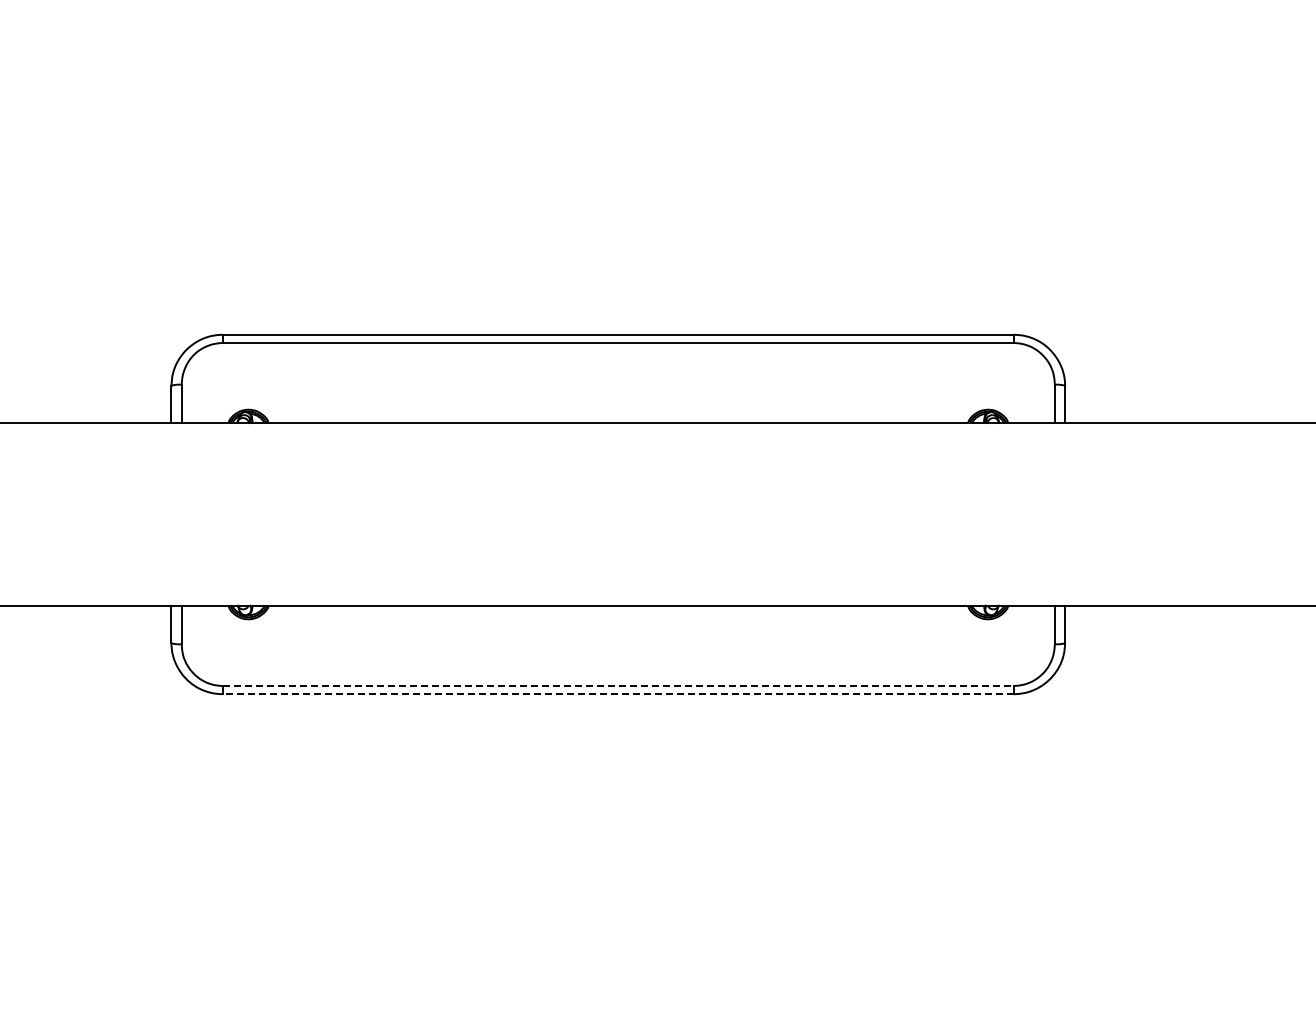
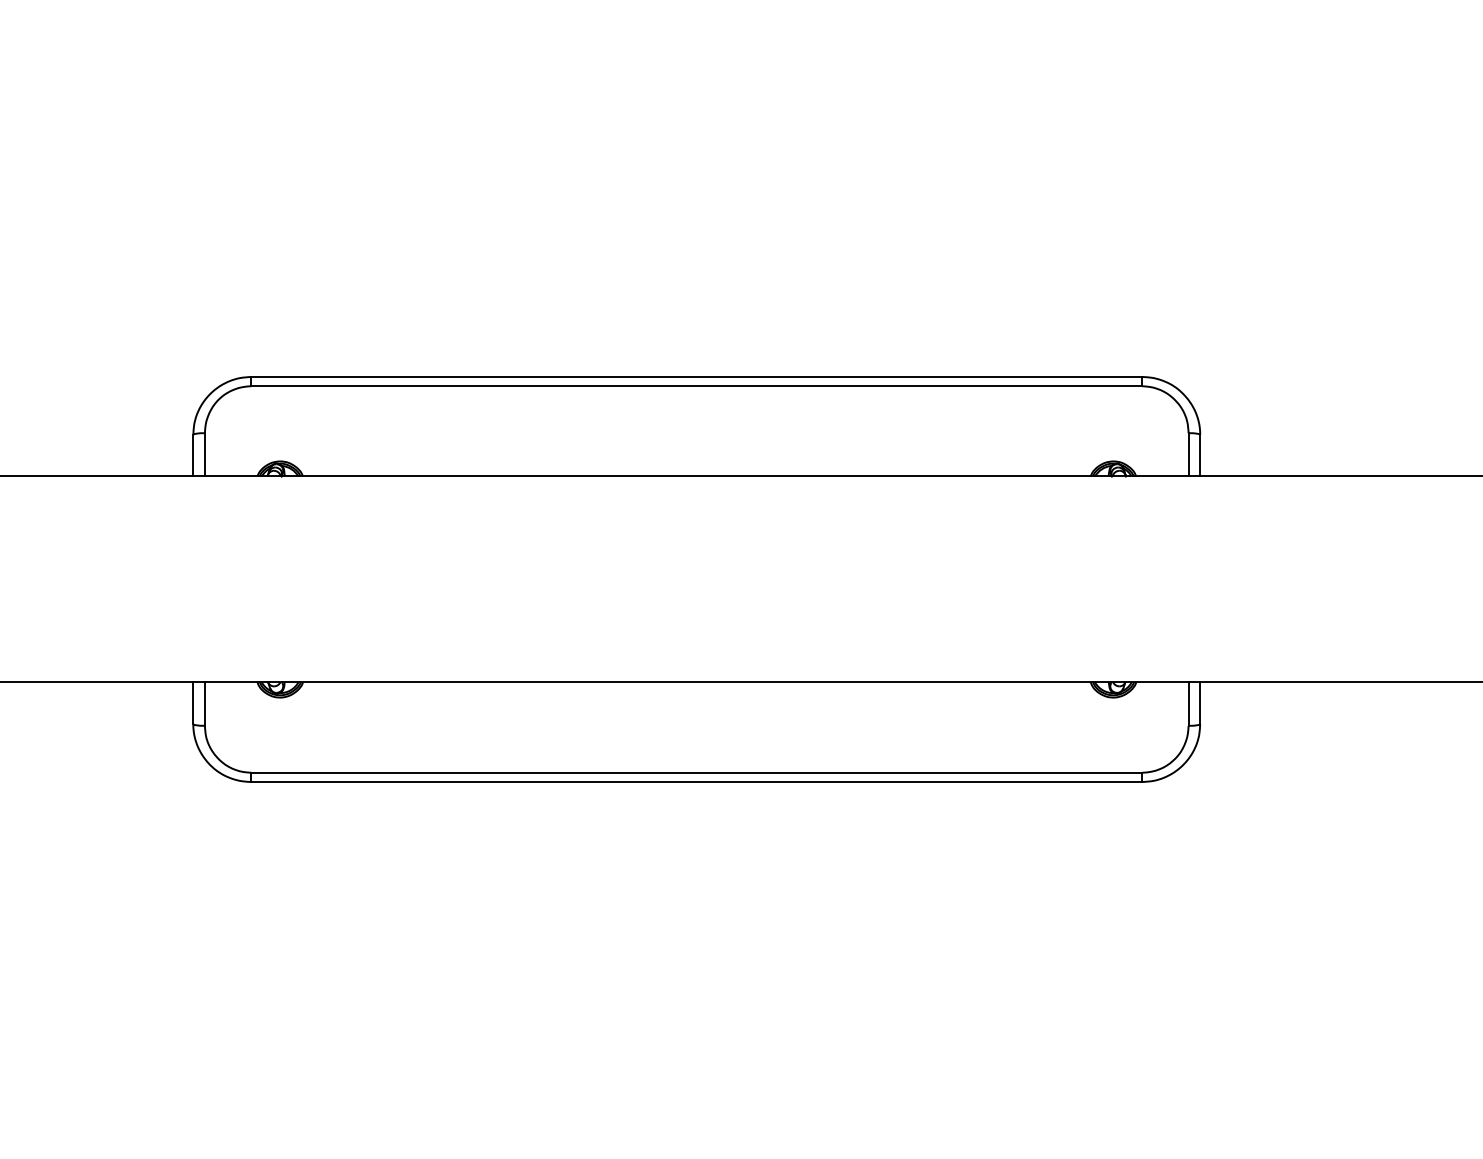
line: (618, 686) -> (696, 773), dashed -> solid
line: (617, 694) -> (695, 782), dashed -> solid

